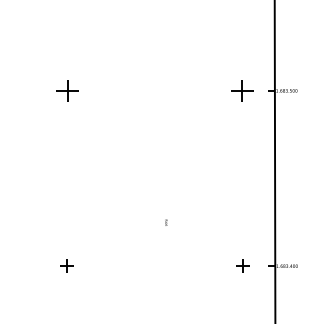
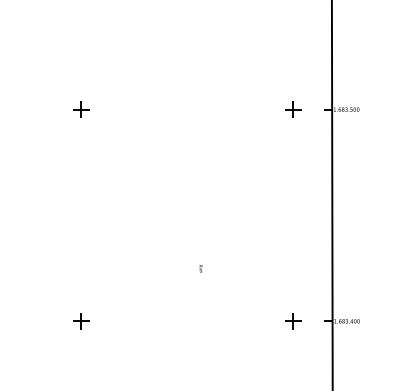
part: (66, 90) -> (80, 109), size x0.62
part: (242, 90) -> (293, 109), size x0.62

